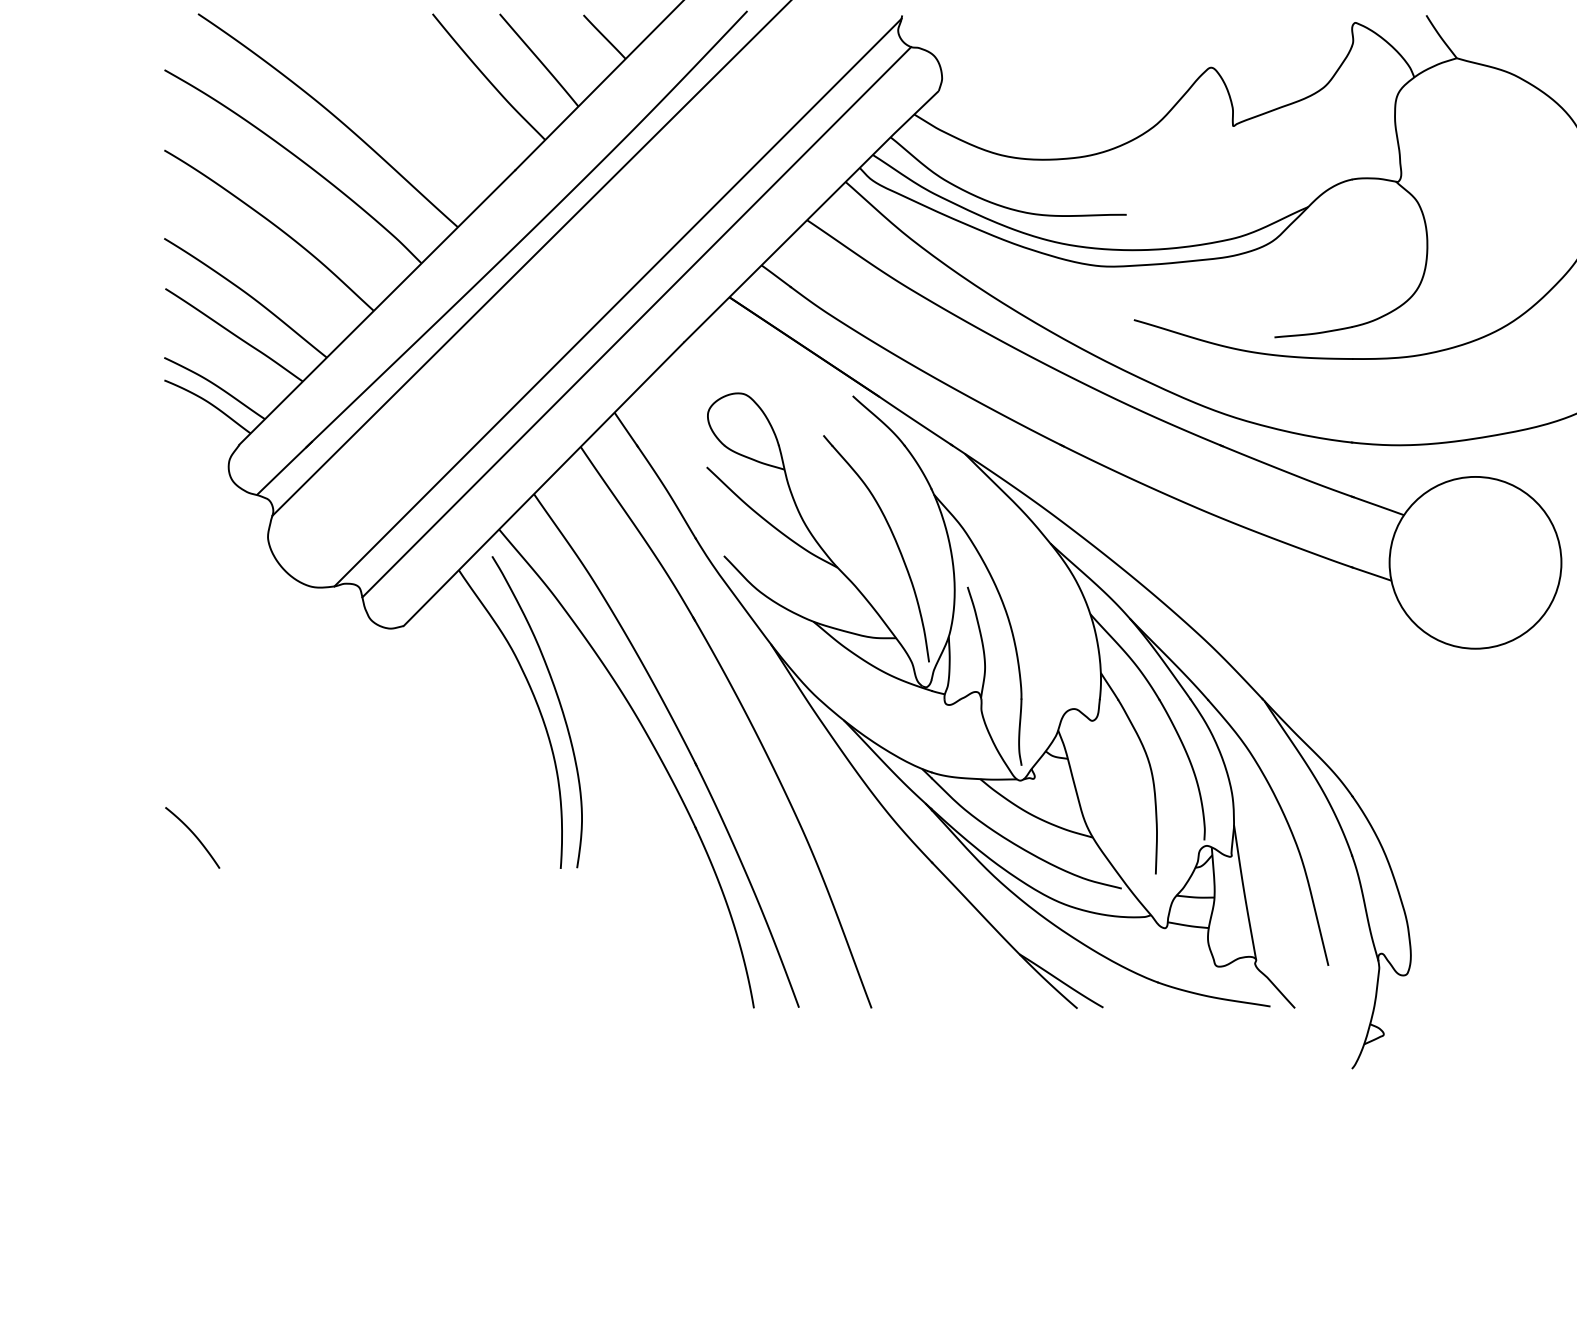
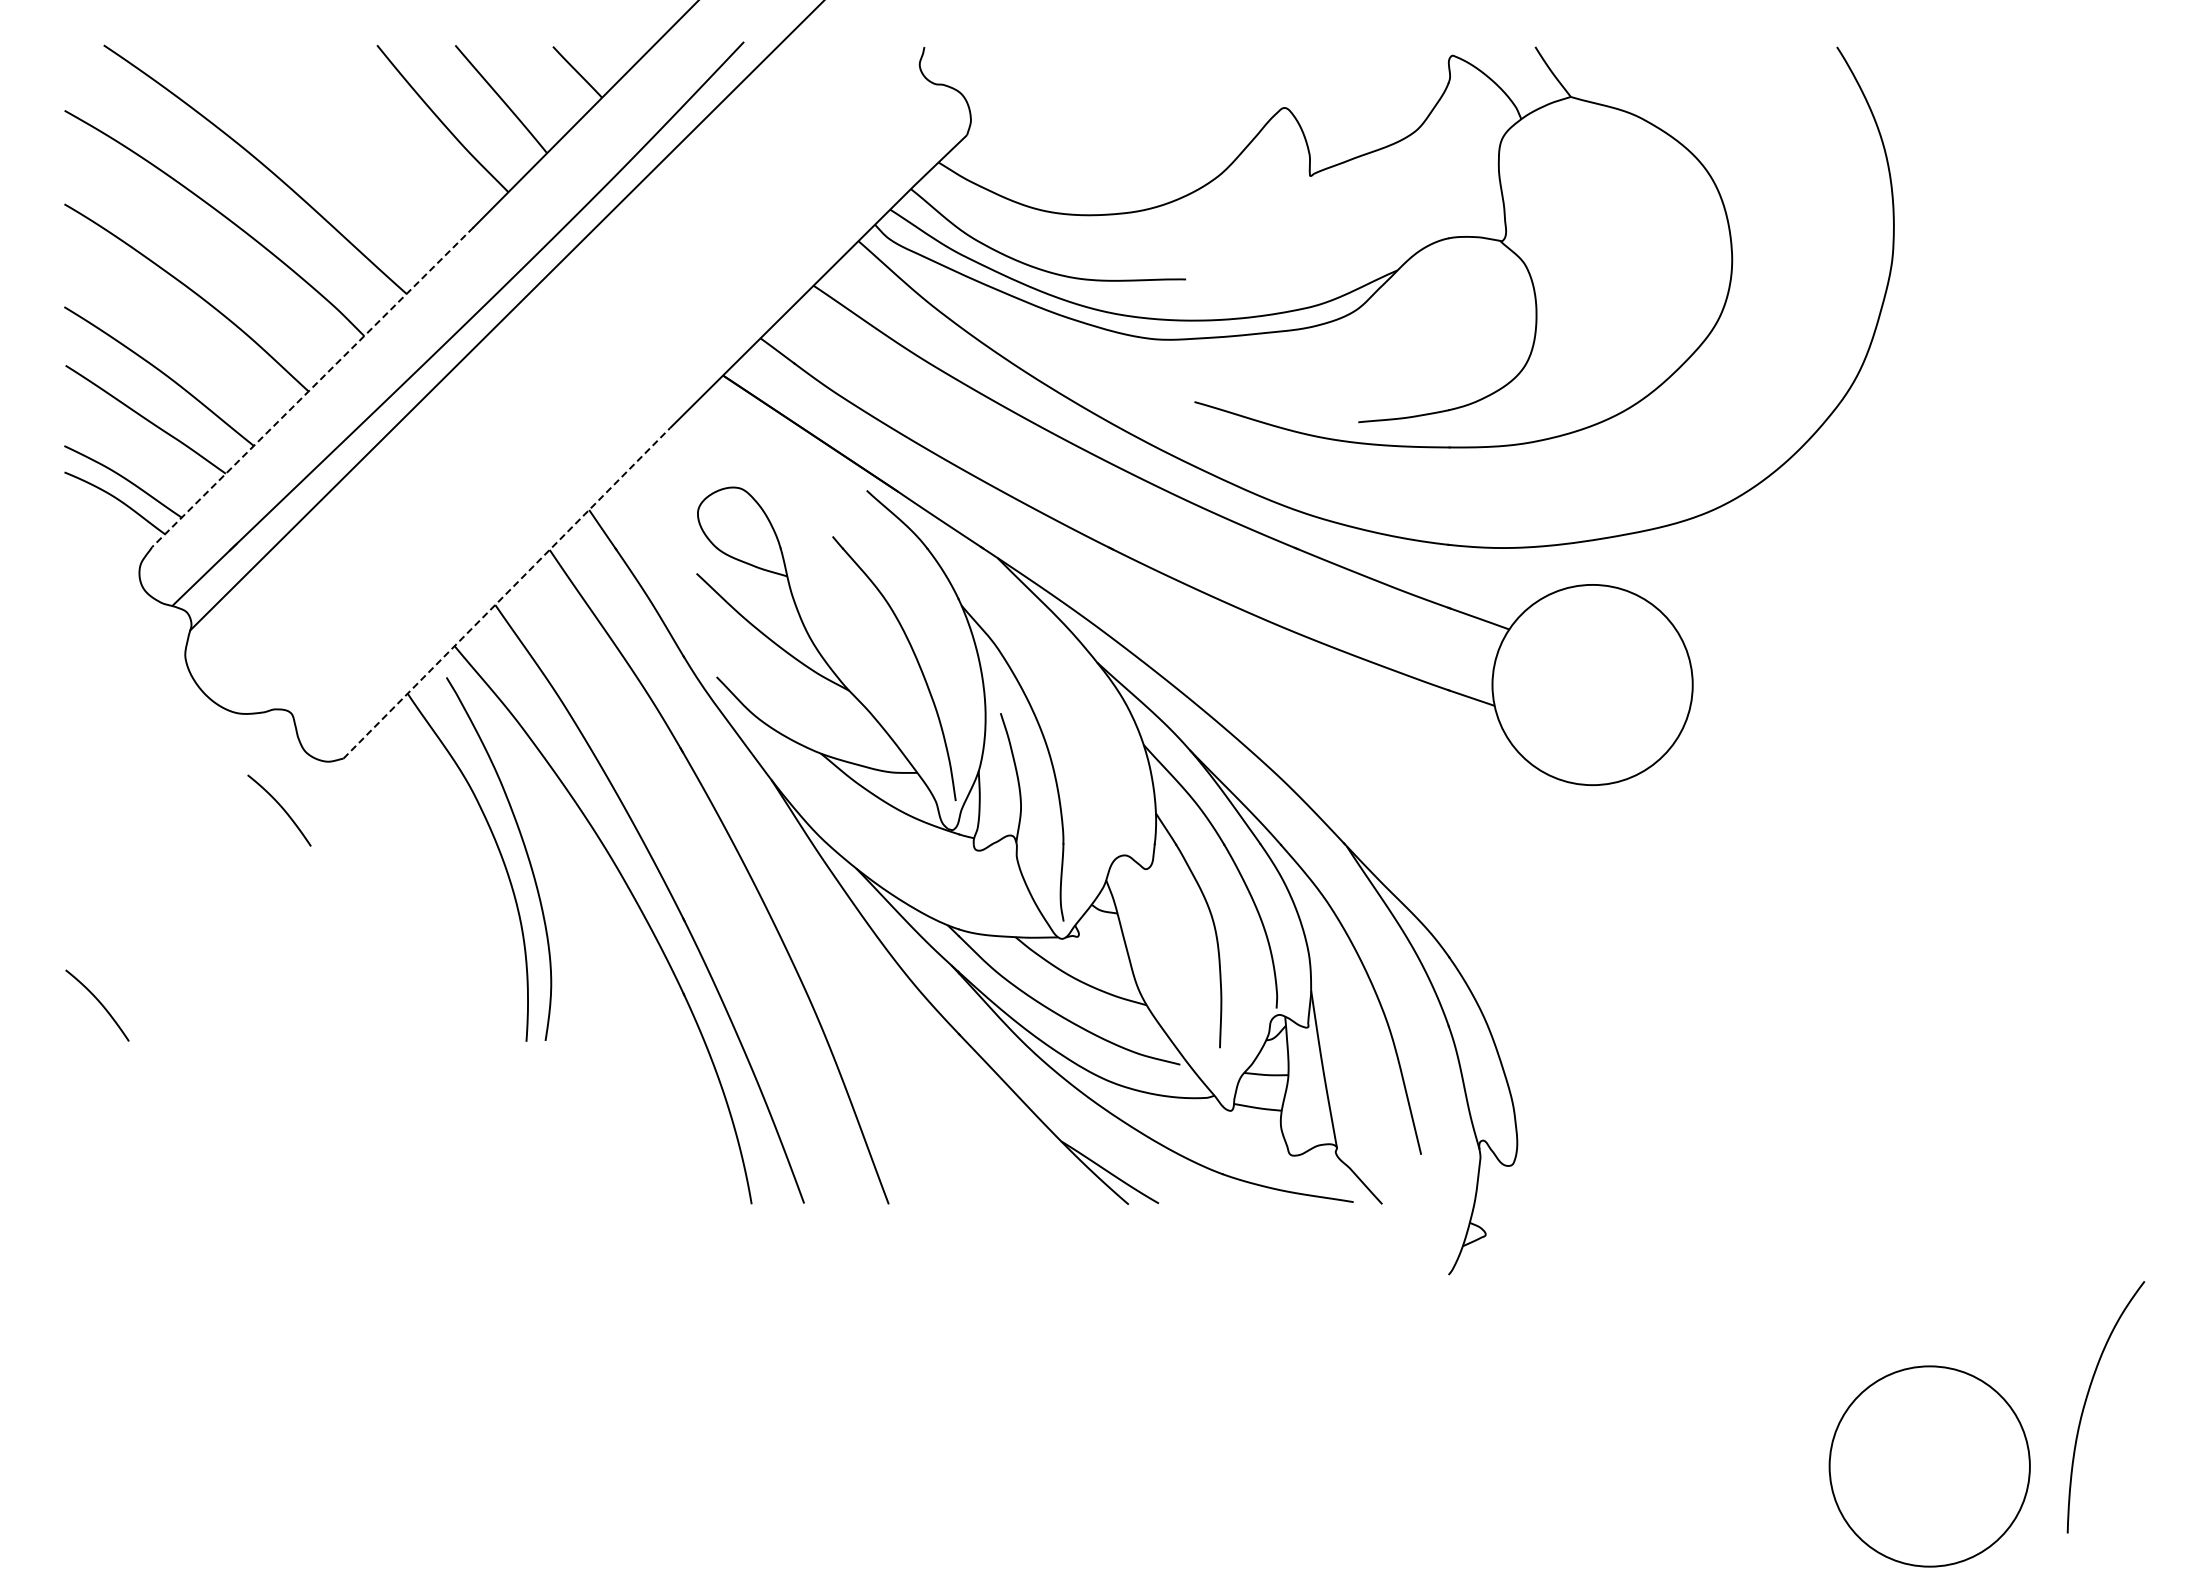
line: (617, 302) -> (592, 381), removed
line: (377, 307) -> (312, 387), solid -> dashed
line: (636, 322) -> (614, 404), removed
line: (544, 484) -> (507, 593), solid -> dashed
curve: (350, 668) -> (281, 808), added

